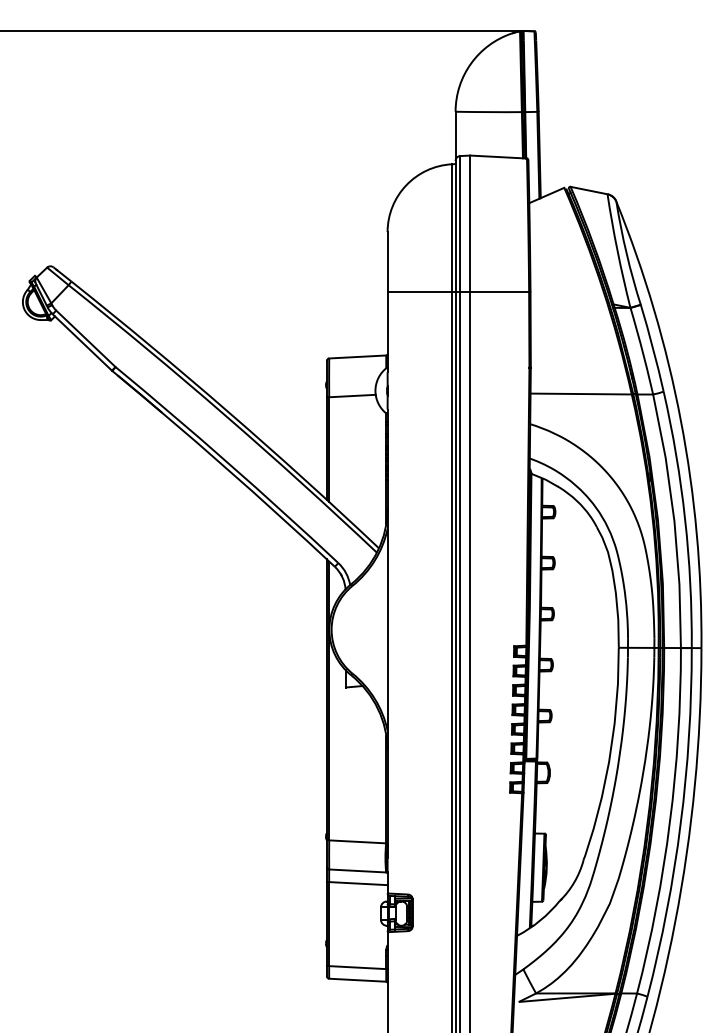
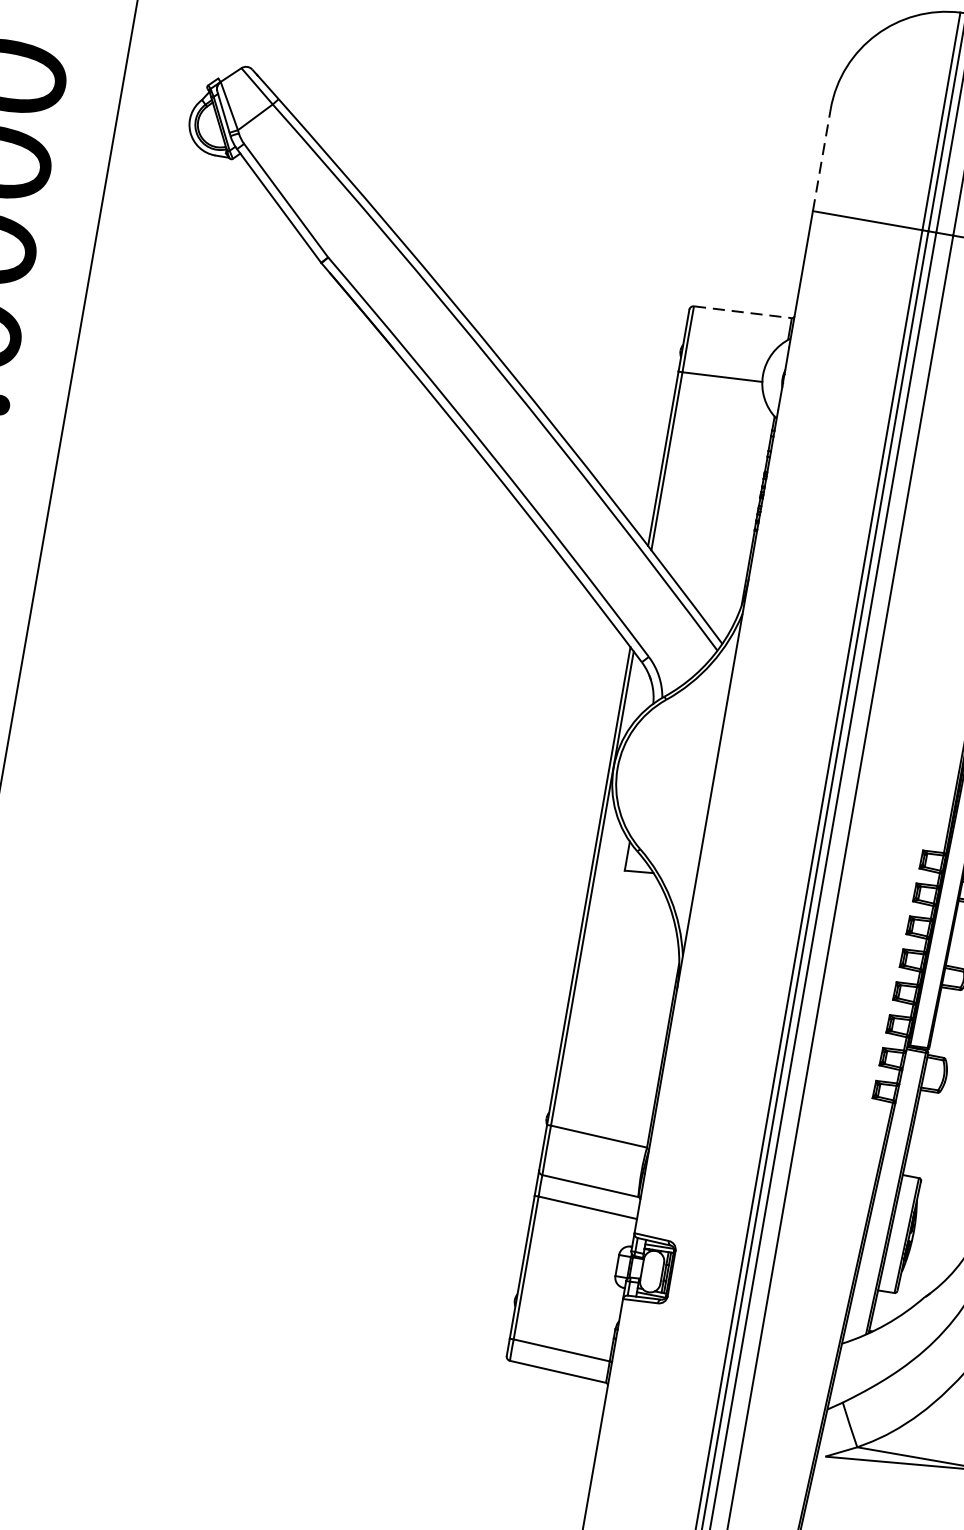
line: (387, 261) -> (821, 158), solid -> dashed
line: (357, 356) -> (742, 311), solid -> dashed

